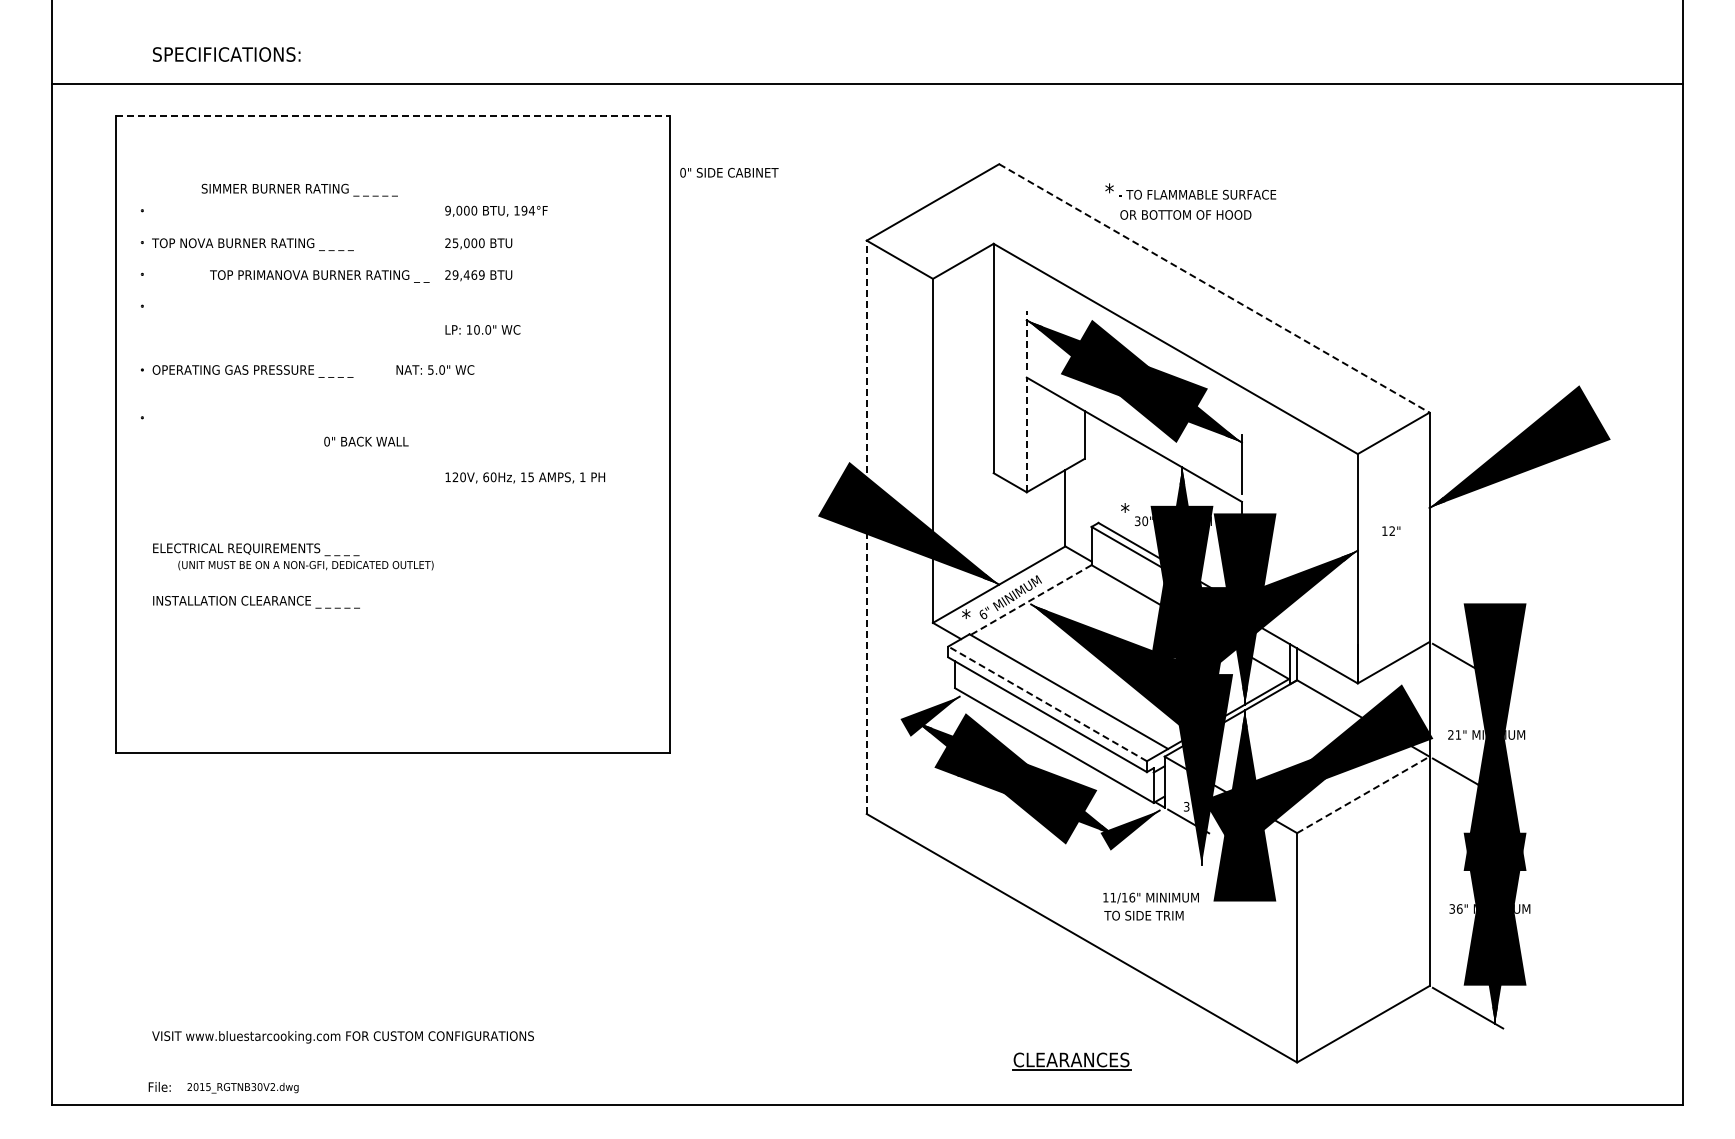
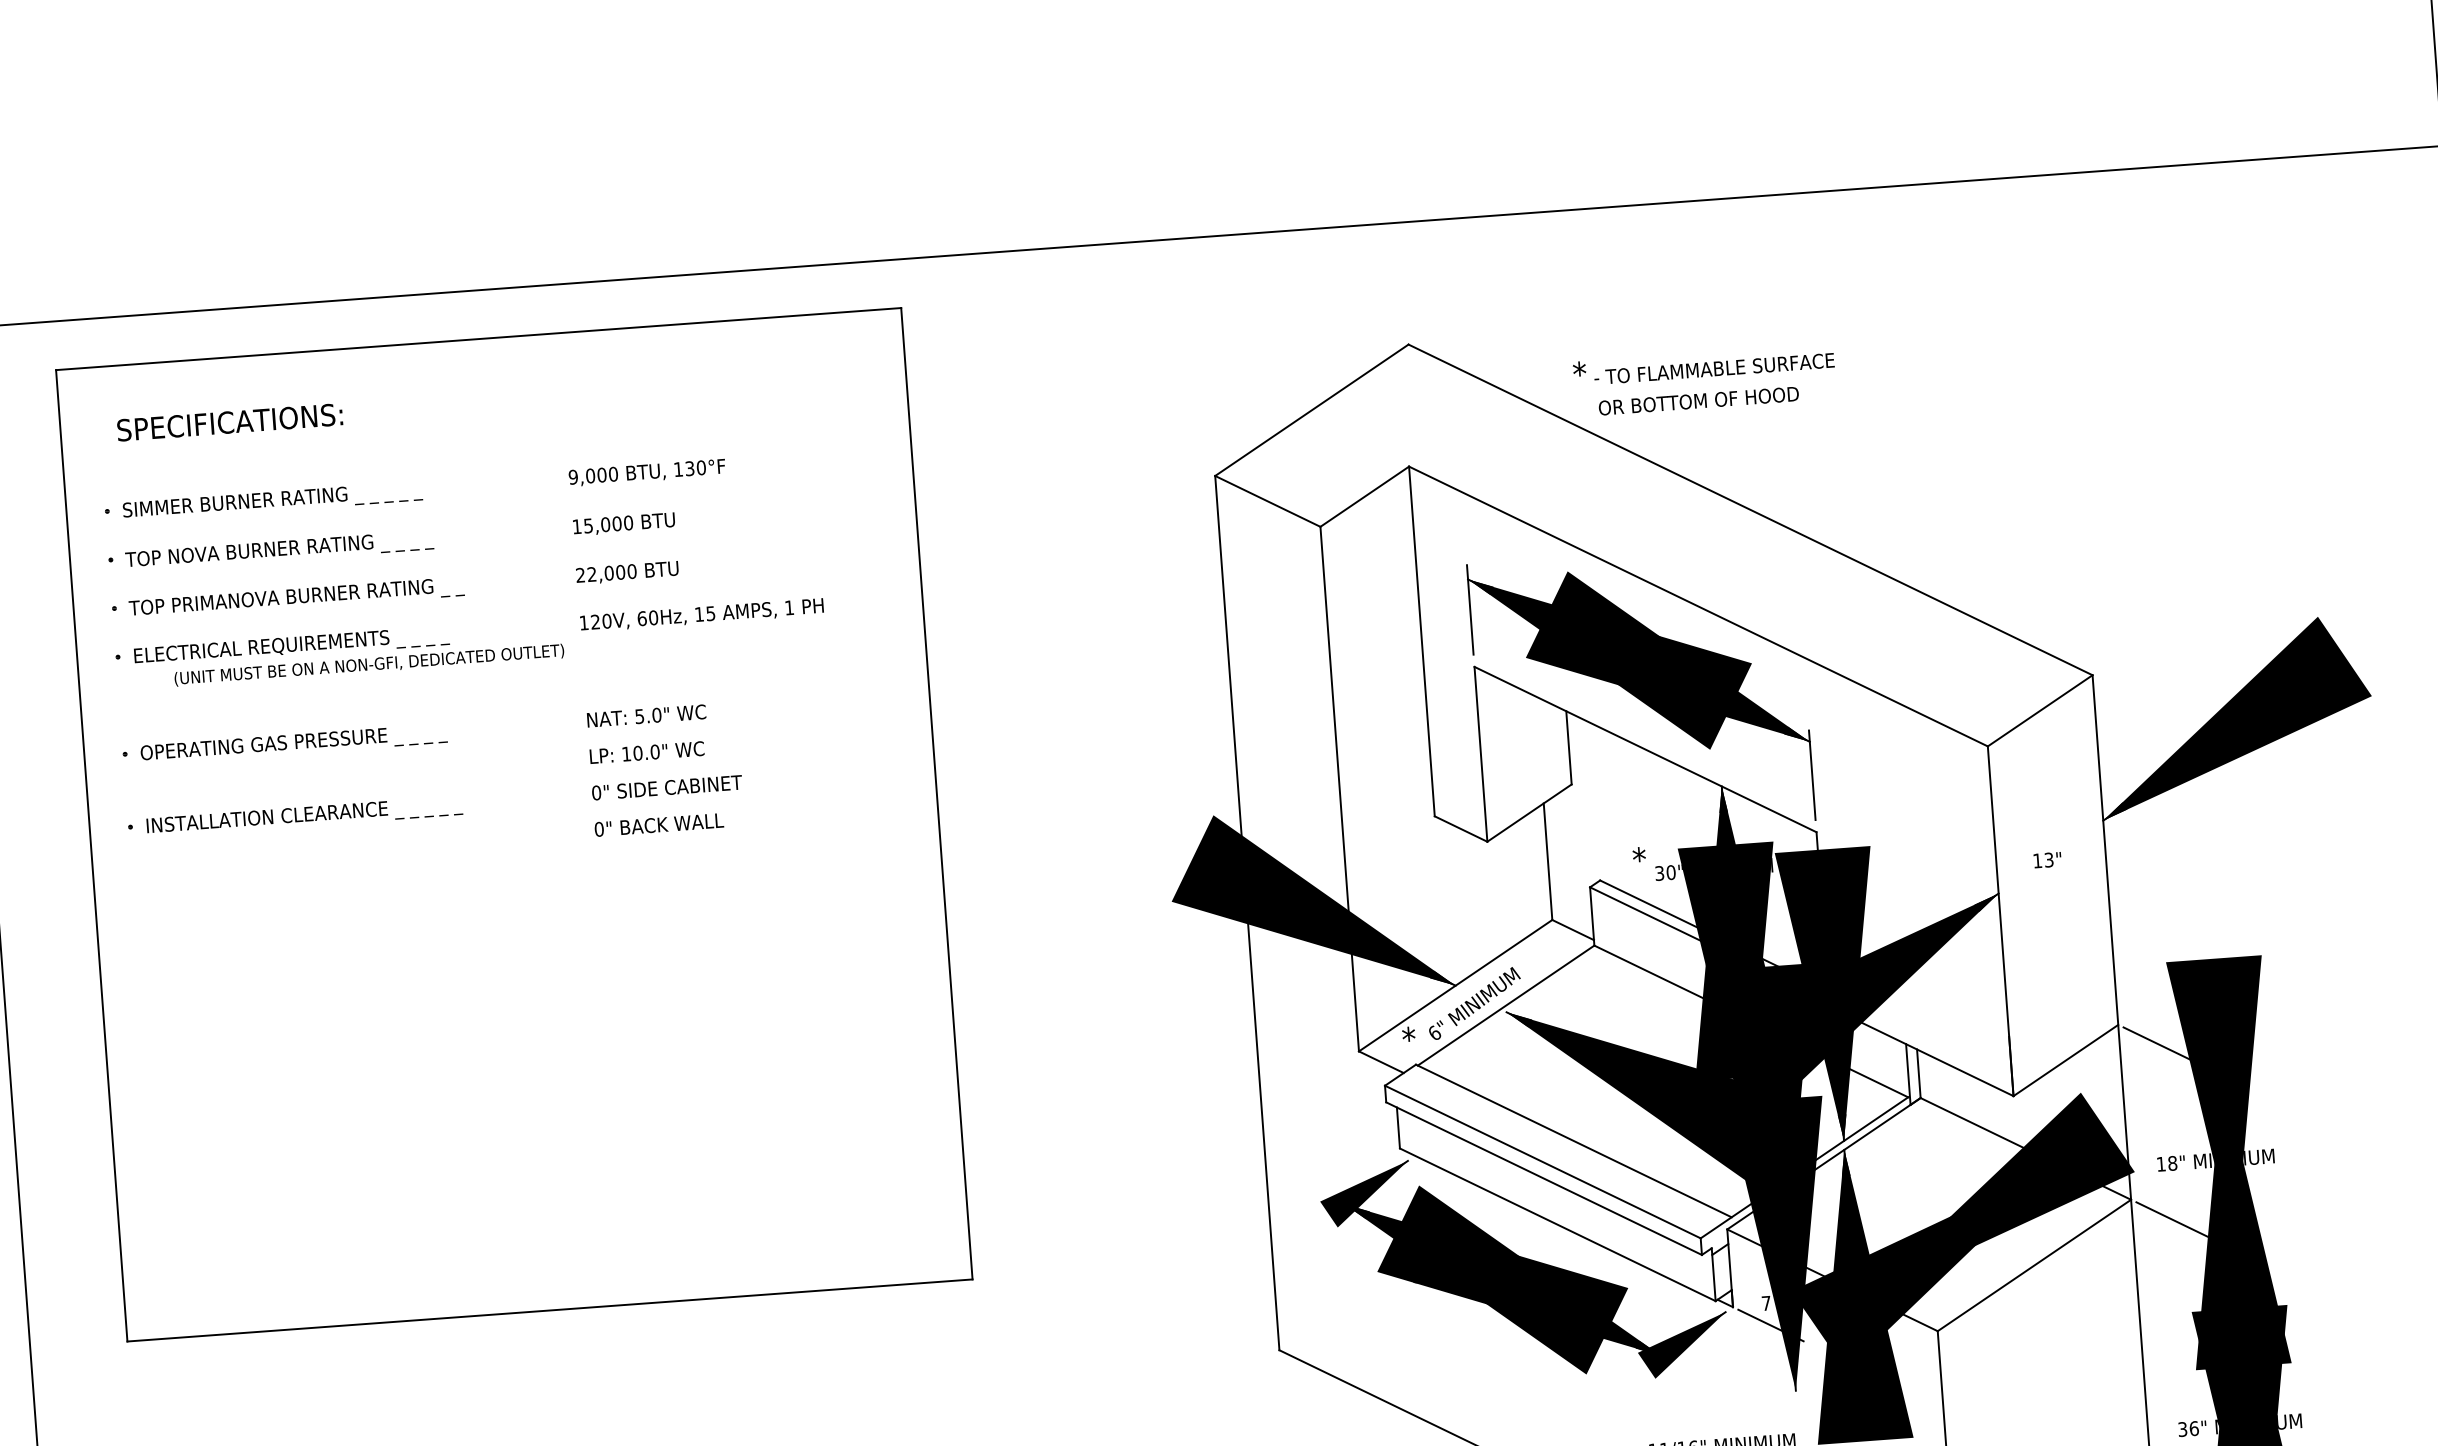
text: (226, 54) -> (229, 422), moved
line: (393, 116) -> (479, 339), dashed -> solid
text: (729, 172) -> (667, 787), moved
text: (299, 189) -> (272, 500), moved
text: (527, 210) -> (694, 467), 194°F -> 130°F
text: (447, 242) -> (576, 525), 25,000 -> 15,000
text: (468, 274) -> (611, 572), 29,469 -> 22,000
text: (319, 276) -> (296, 598), moved
line: (1214, 288) -> (1750, 509), dashed -> solid
text: (482, 329) -> (646, 752), moved
line: (1026, 339) -> (1469, 608), dashed -> solid
text: (435, 369) -> (646, 715), moved
line: (1026, 434) -> (1480, 753), dashed -> solid
text: (366, 441) -> (659, 824), moved
text: (525, 477) -> (702, 614), moved
line: (866, 527) -> (1246, 913), dashed -> solid
text: (1392, 531) -> (2049, 860), 12" -> 13"
text: (293, 556) -> (349, 652), moved
line: (1031, 600) -> (1506, 1006), dashed -> solid
text: (256, 601) -> (304, 815), moved
line: (1047, 703) -> (1542, 1161), dashed -> solid
text: (1454, 734) -> (2166, 1163), 21" -> 18"
line: (1363, 794) -> (2034, 1264), dashed -> solid
text: (1186, 806) -> (1766, 1302), 3 -> 7

